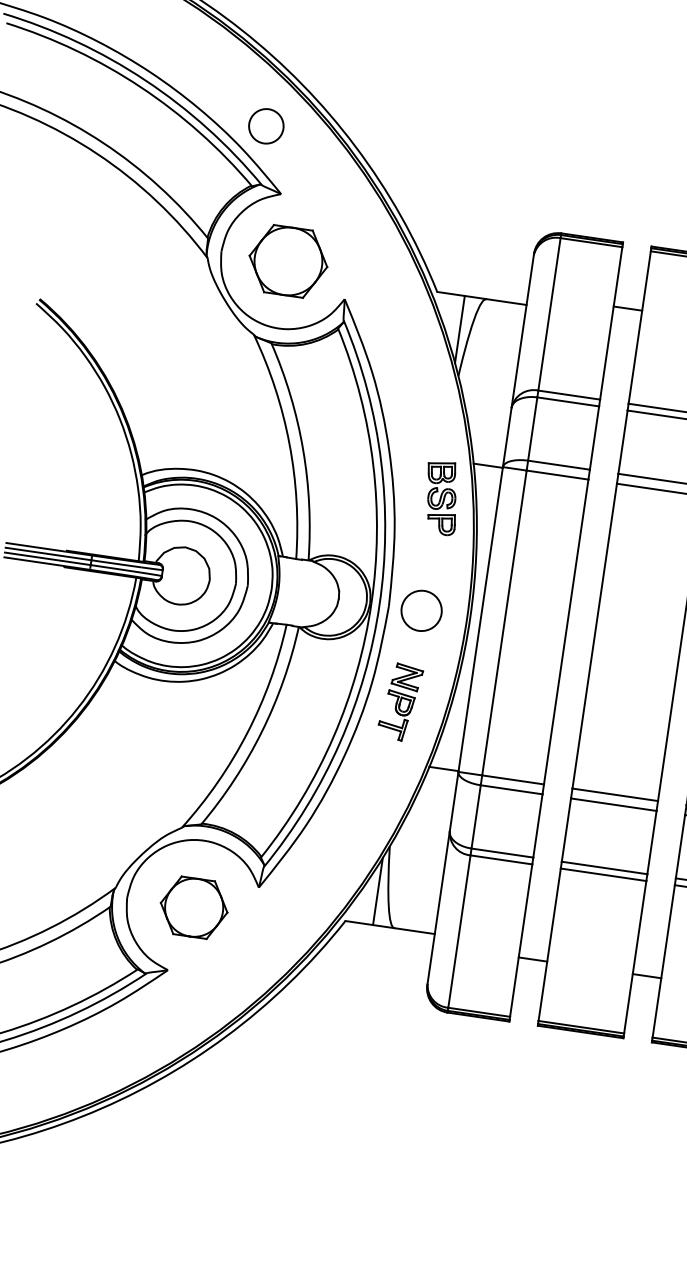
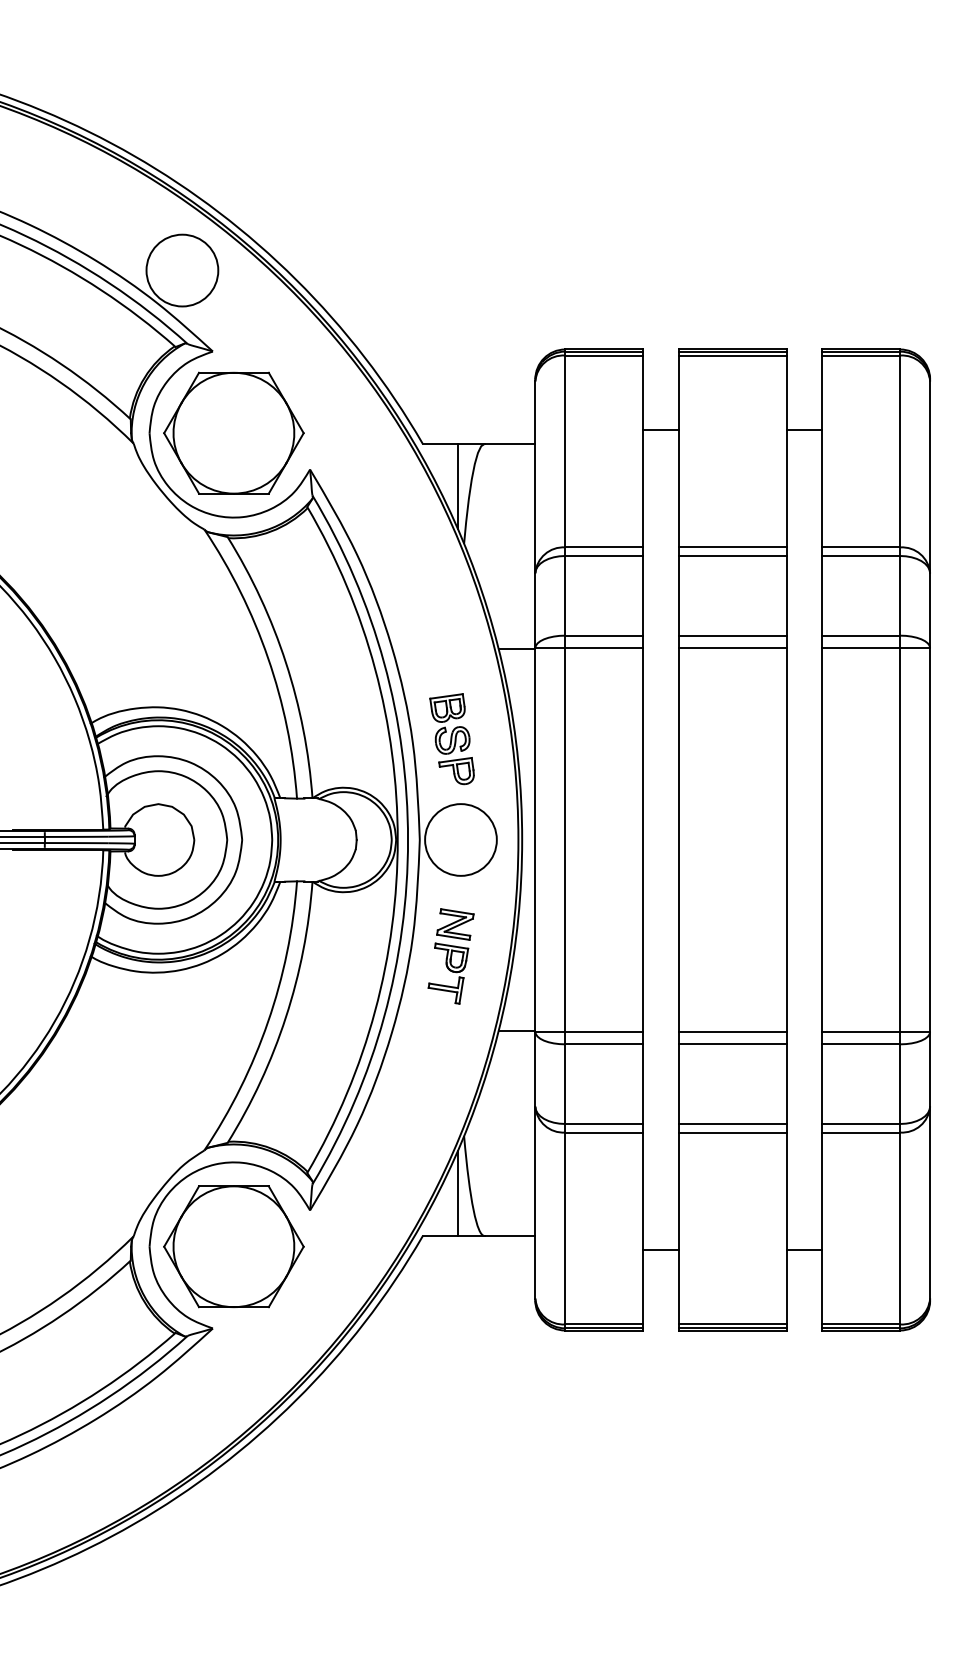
circle: (266, 126) -> (182, 270), size x1.67
part: (288, 260) -> (233, 432), size x1.43
part: (440, 498) -> (451, 739), moved
circle: (421, 610) -> (460, 839), size x1.43
part: (193, 907) -> (233, 1246), size x1.67

